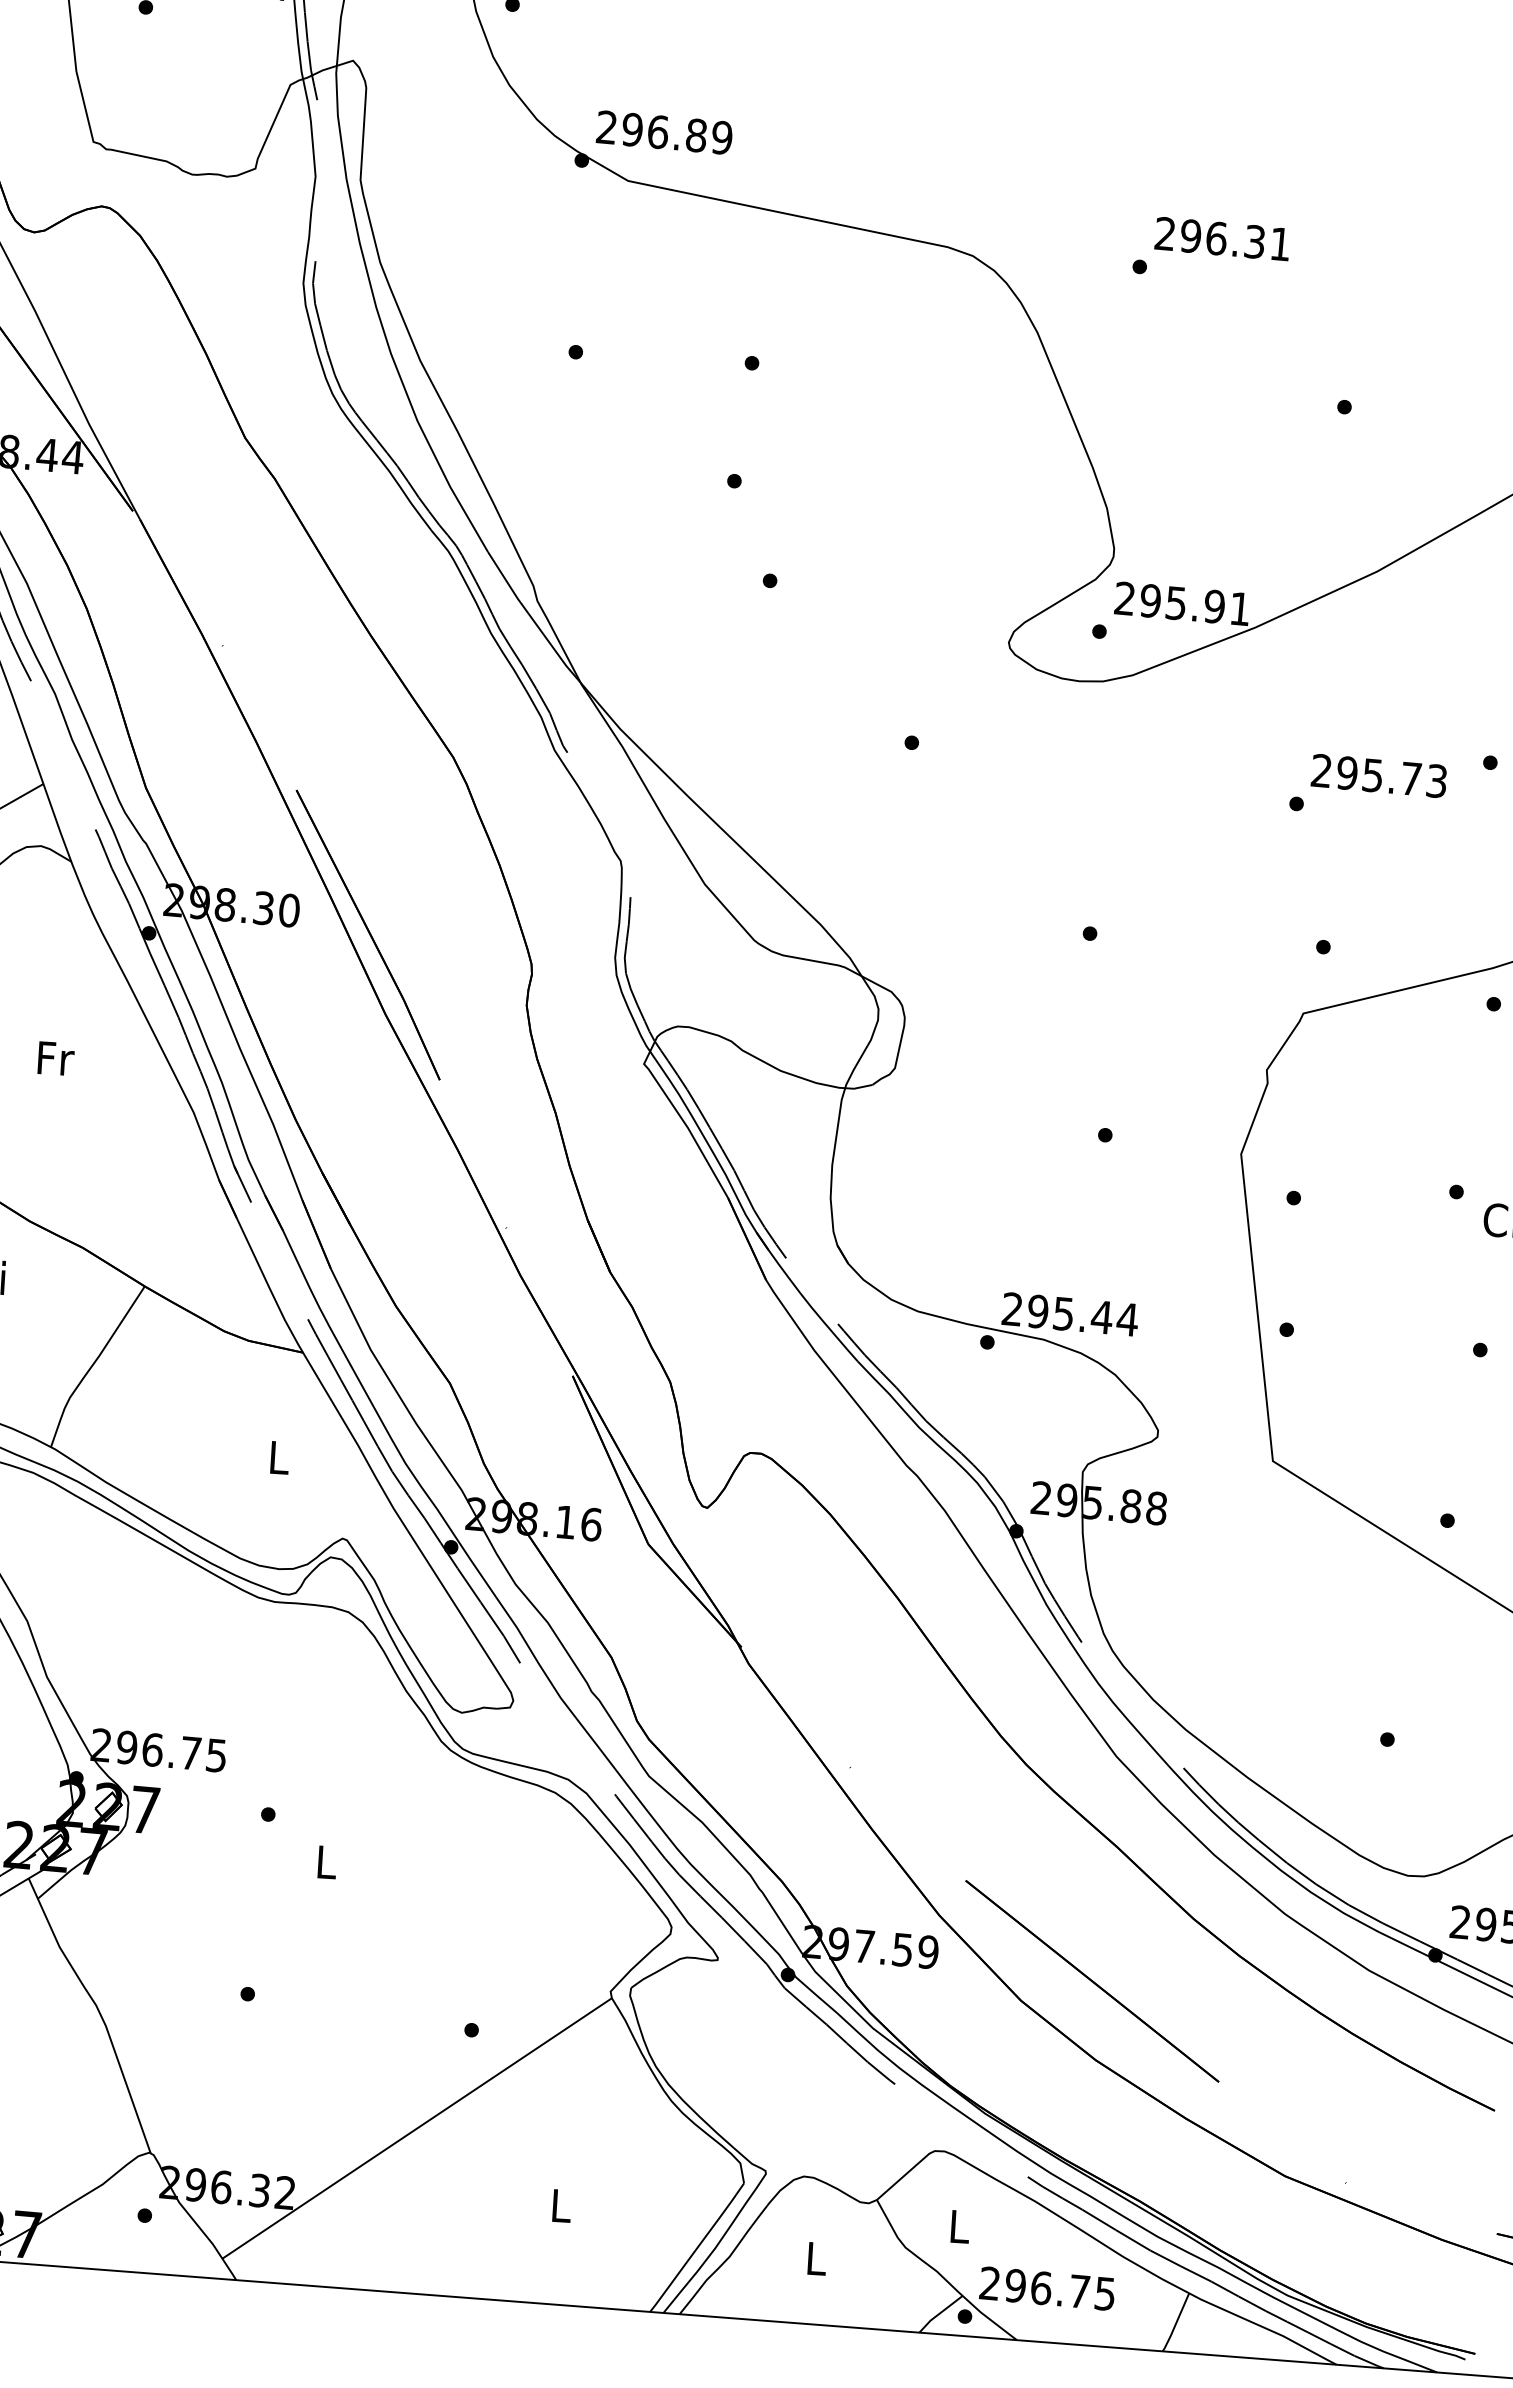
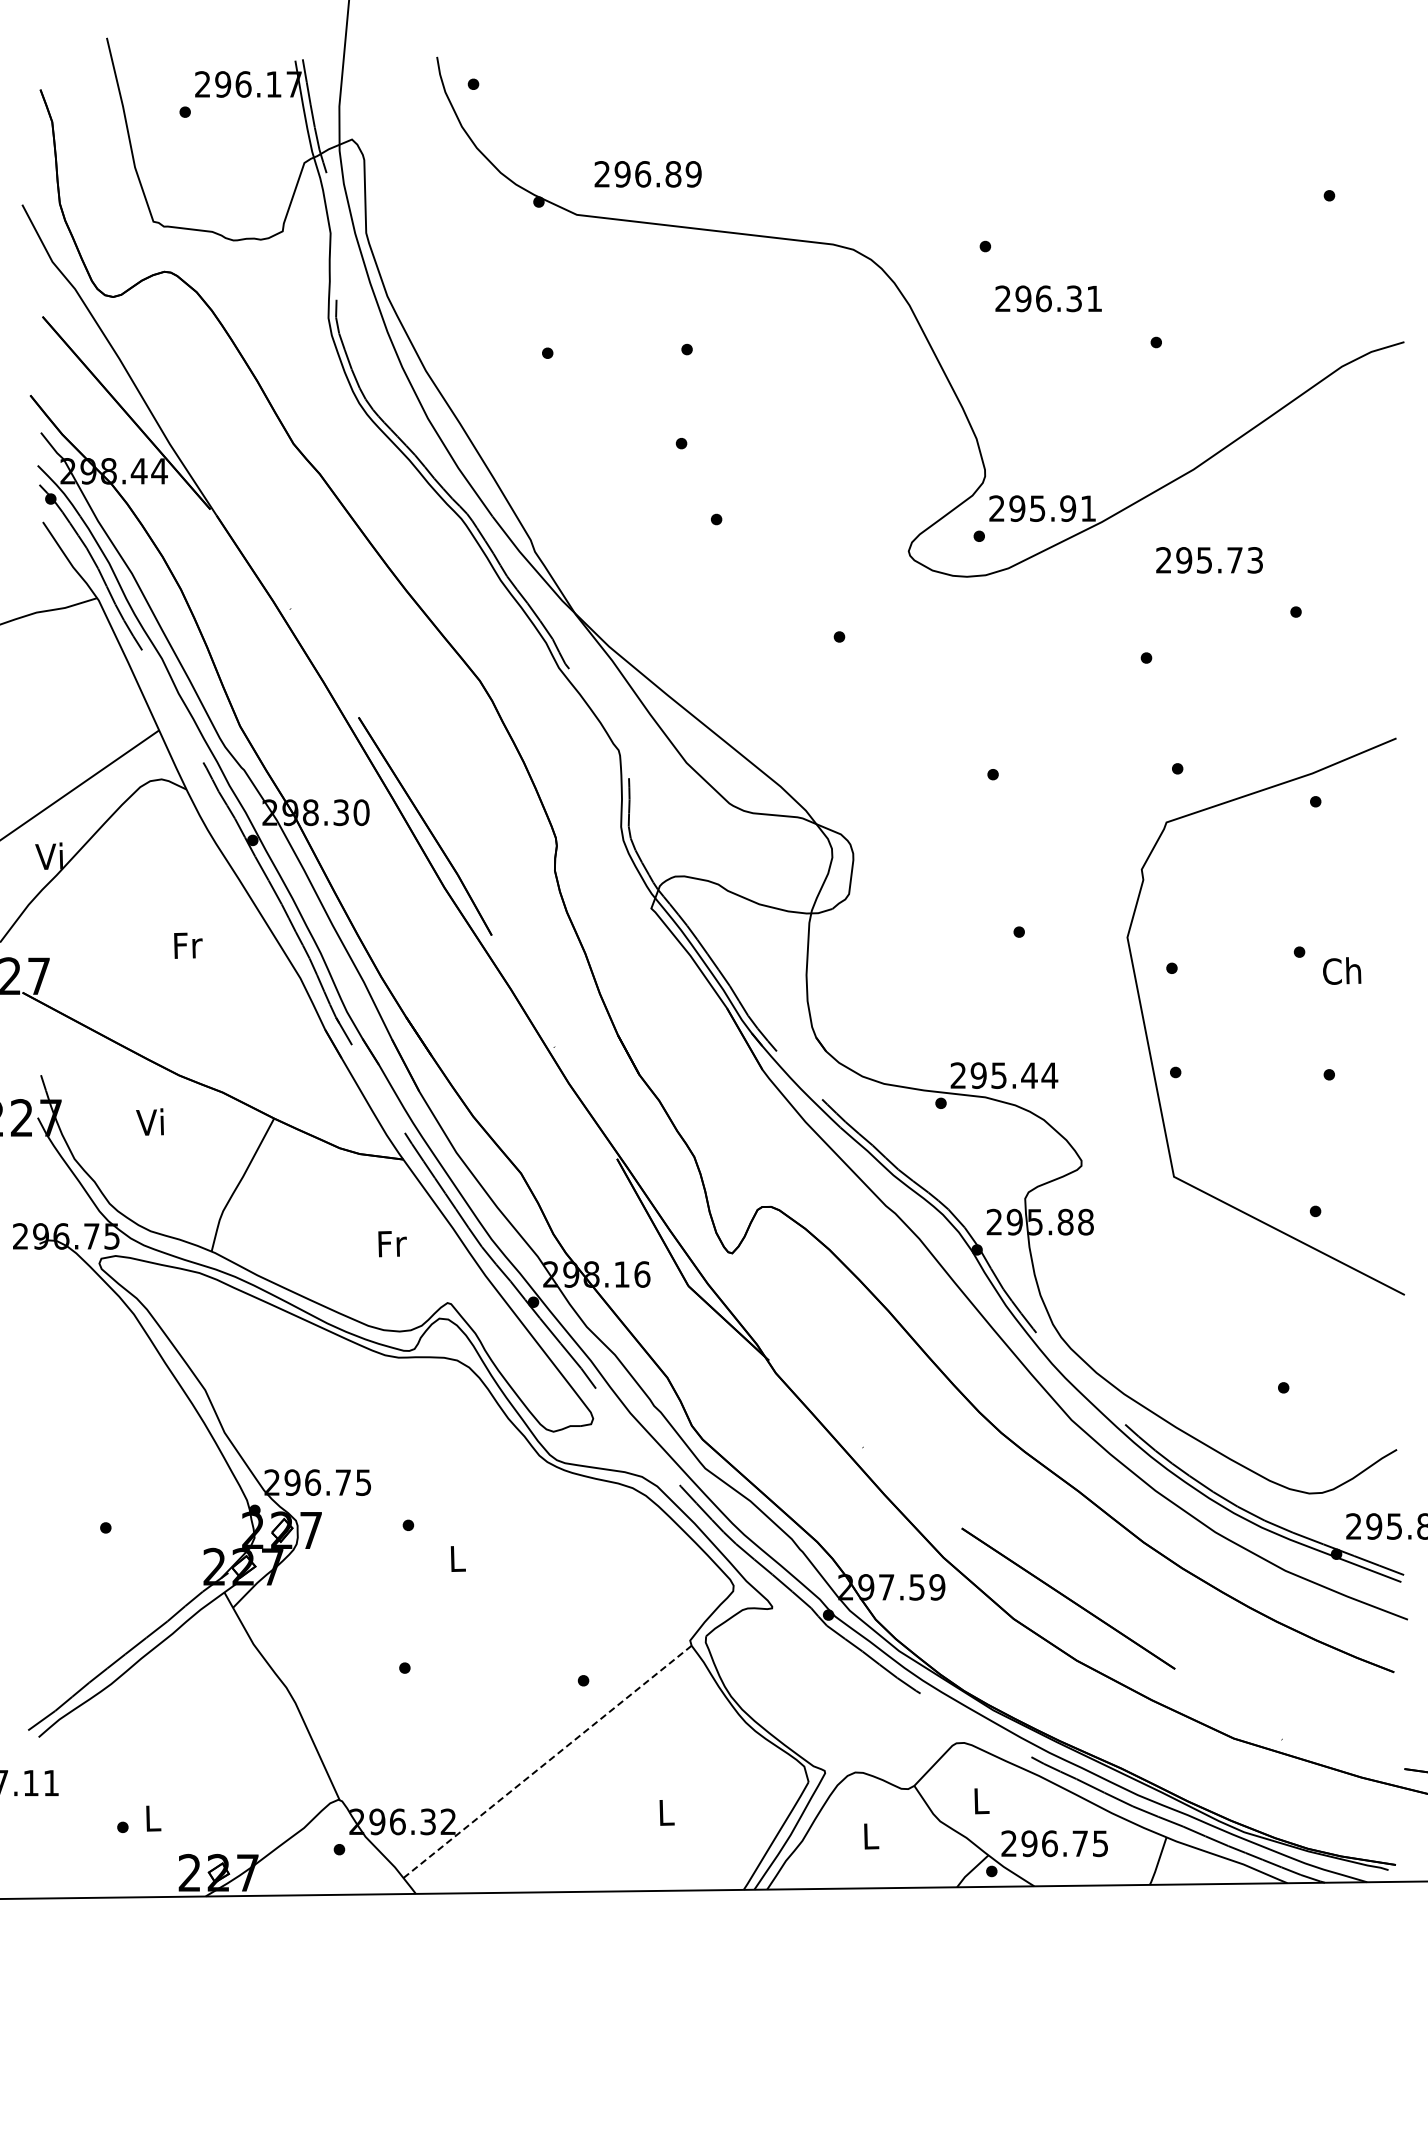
text: (663, 132) -> (647, 174), moved
text: (1222, 238) -> (1048, 298), moved
text: (1379, 776) -> (1209, 560), moved
text: (279, 1458) -> (392, 1244), L -> Fr
line: (417, 2127) -> (547, 1761), solid -> dashed

